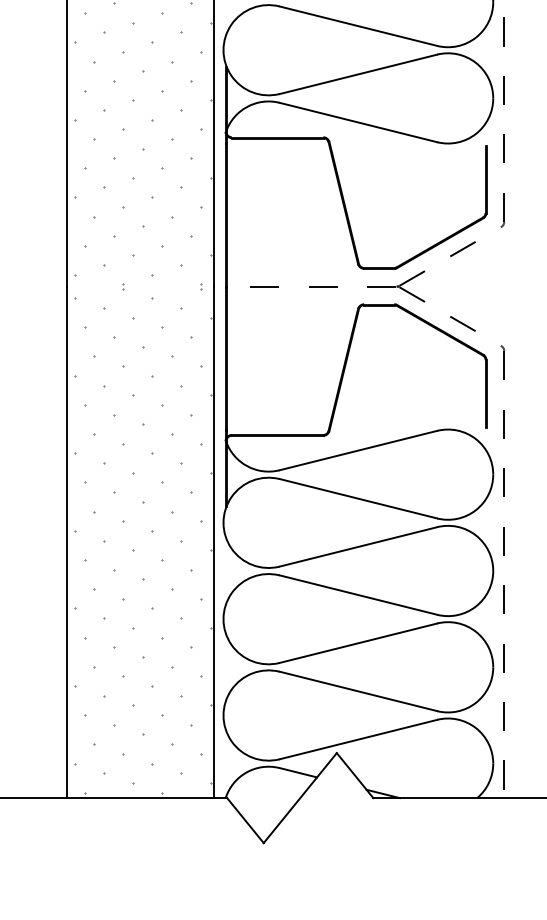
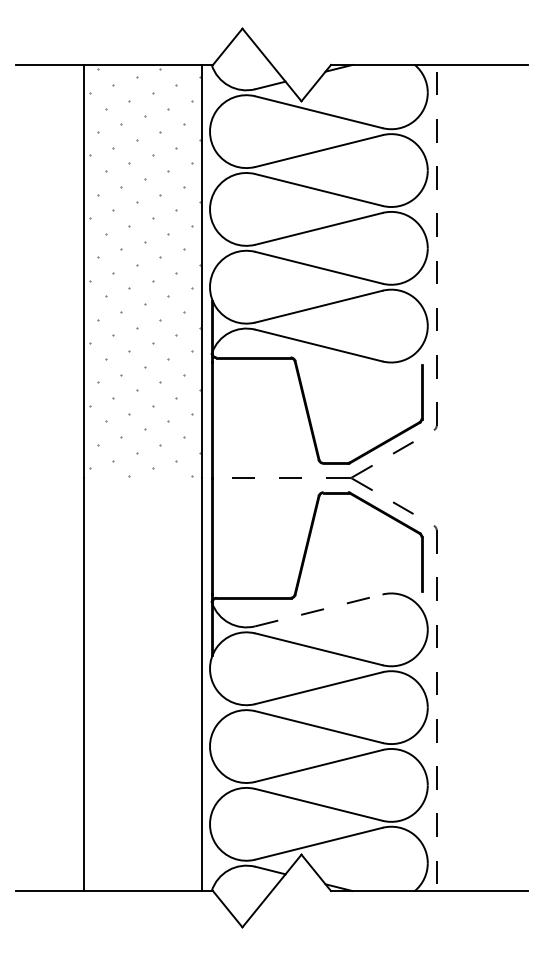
line: (357, 450) -> (318, 610), solid -> dashed
hatch: (142, 539) -> (144, 682), removed

